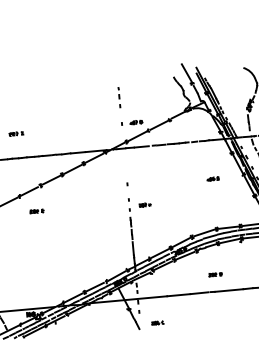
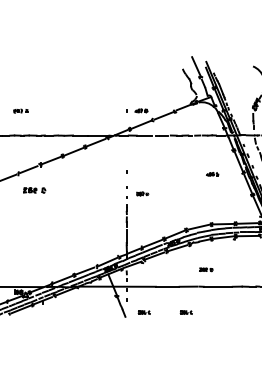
line: (119, 97) -> (126, 84), removed
part: (36, 210) -> (33, 189), size x1.6
part: (198, 319) -> (185, 312), added

